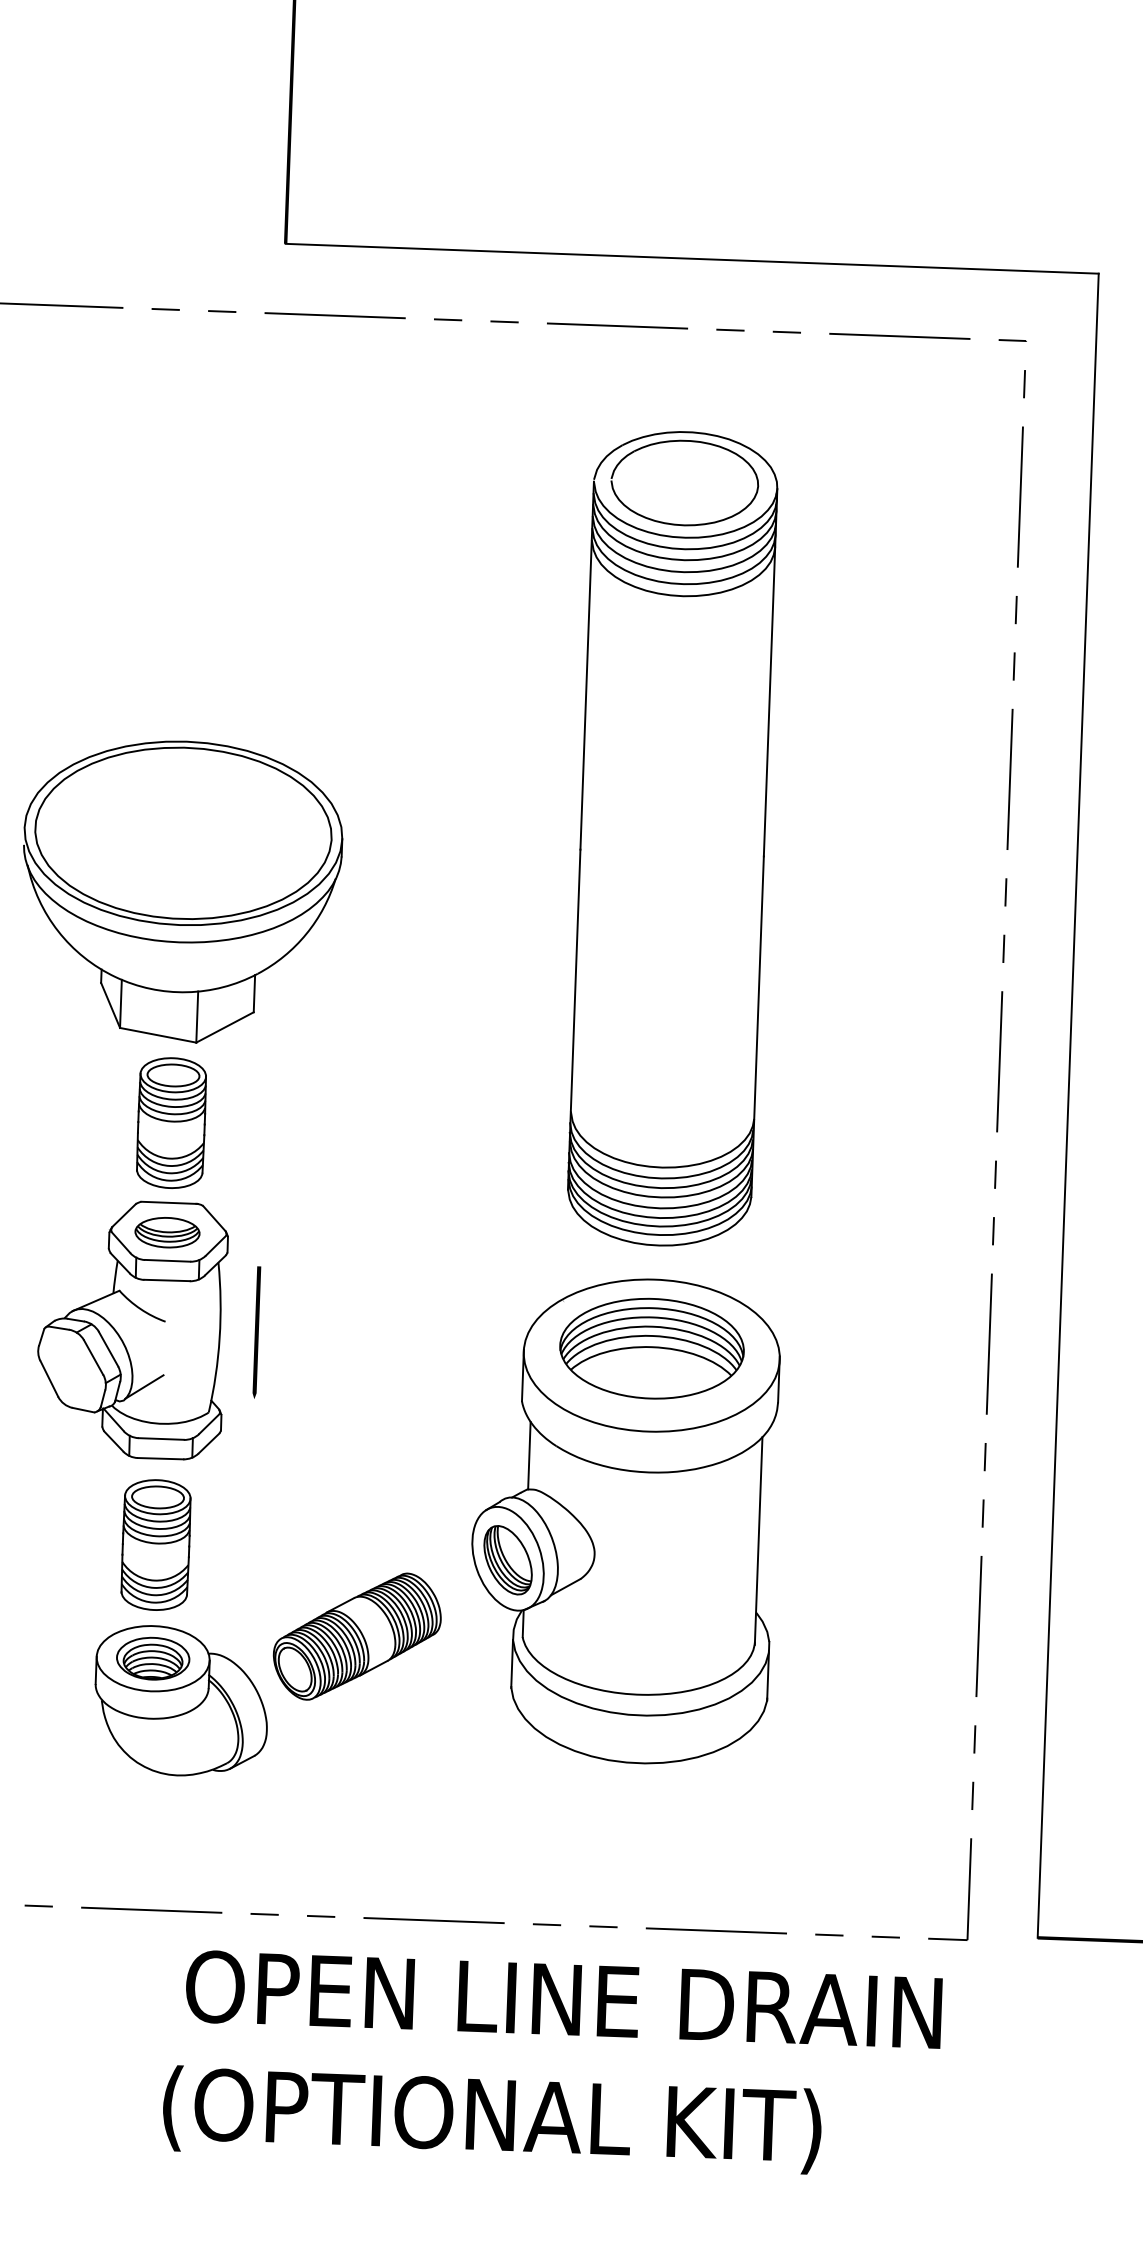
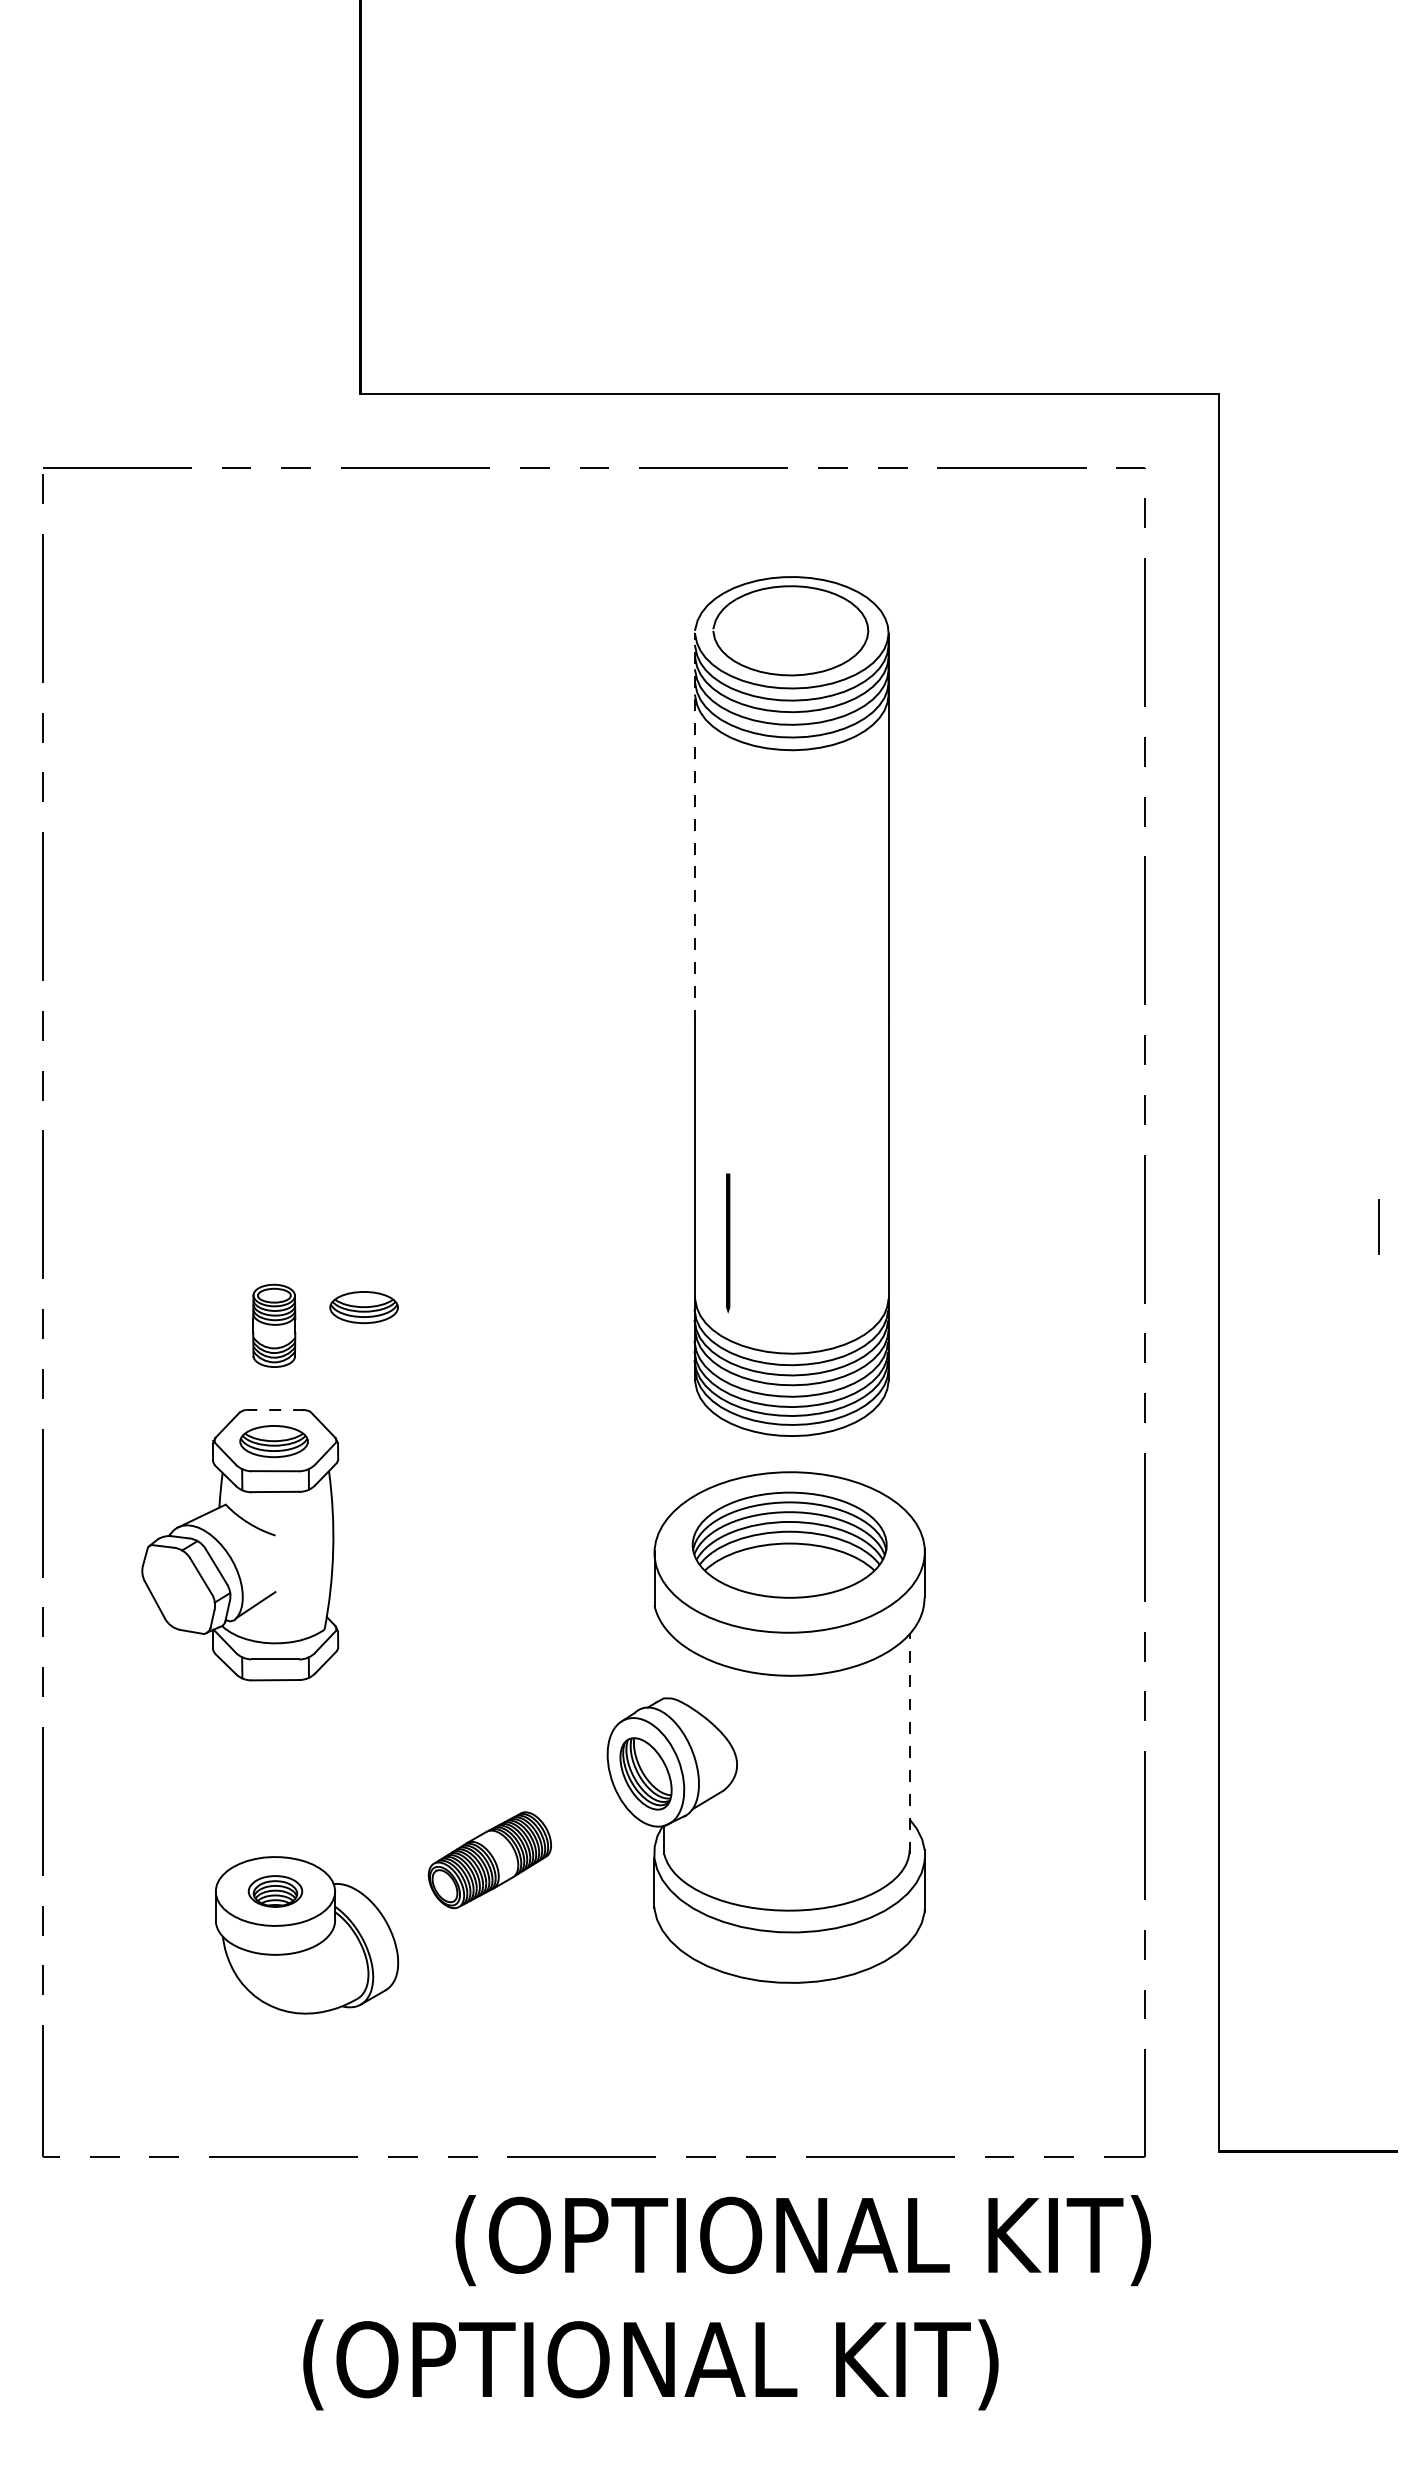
line: (586, 664) -> (694, 826), solid -> dashed
part: (181, 891) -> (275, 1081), removed
part: (256, 1108) -> (363, 1307), added
part: (171, 1122) -> (274, 1325), size x0.6
line: (169, 1203) -> (275, 1410), solid -> dashed
line: (257, 1332) -> (728, 1243), moved
line: (529, 1455) -> (664, 1662), removed
line: (758, 1540) -> (909, 1743), solid -> dashed
part: (156, 1545) -> (274, 1771), removed
part: (356, 1635) -> (489, 1859), size x0.7
part: (153, 1658) -> (275, 1891), size x0.7
text: (577, 2005) -> (736, 2240), OPEN LINE DRAIN -> (OPTIONAL KIT)

